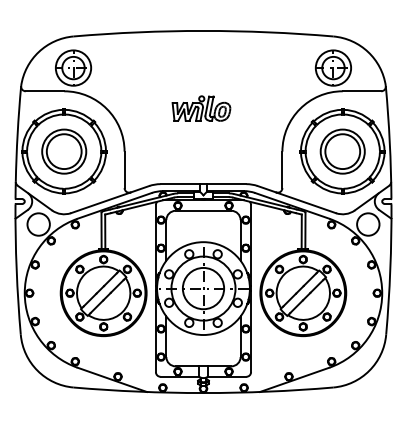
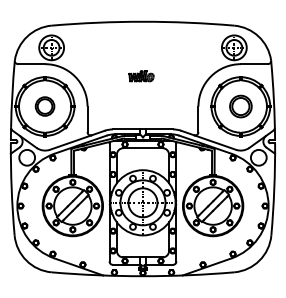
part: (201, 107) -> (141, 75), size x0.6
part: (63, 151) -> (44, 106), size x0.6
part: (342, 151) -> (240, 106), size x0.7

